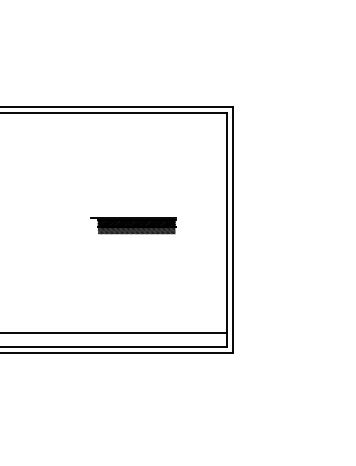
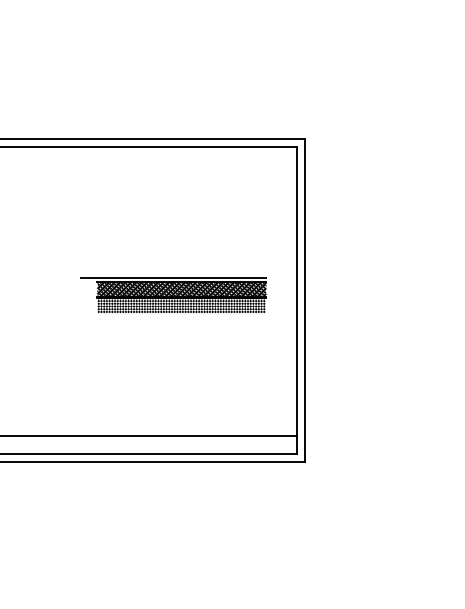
part: (132, 225) -> (173, 294), size x1.67

